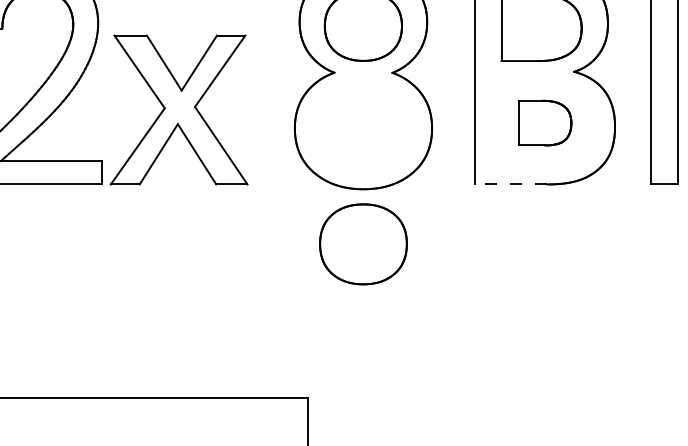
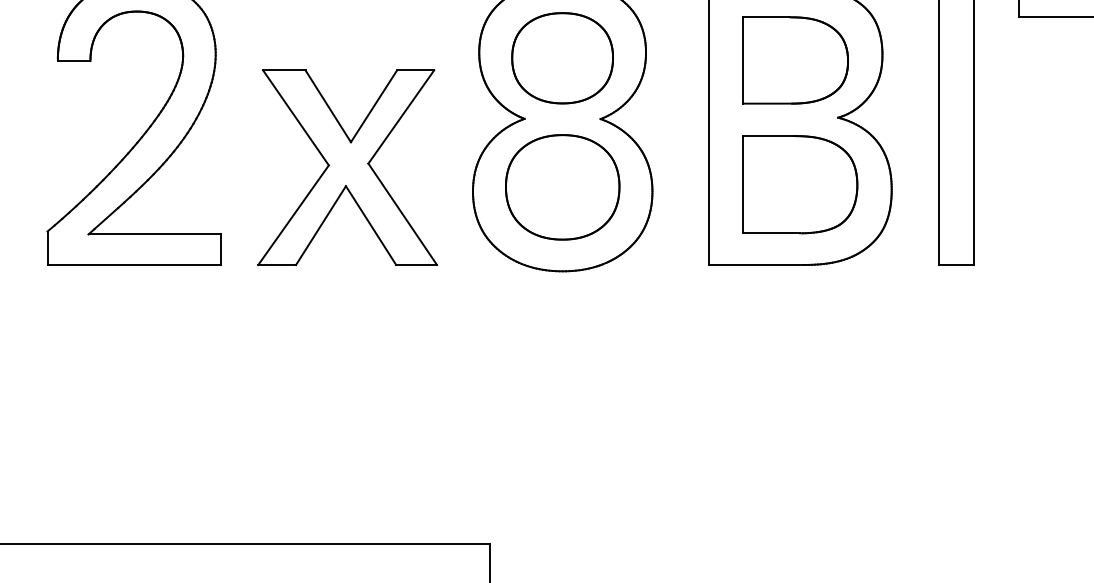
part: (179, 109) -> (347, 167), moved
part: (545, 122) -> (800, 184), size x1.67
line: (510, 184) -> (755, 264), dashed -> solid
part: (363, 244) -> (562, 187), moved

